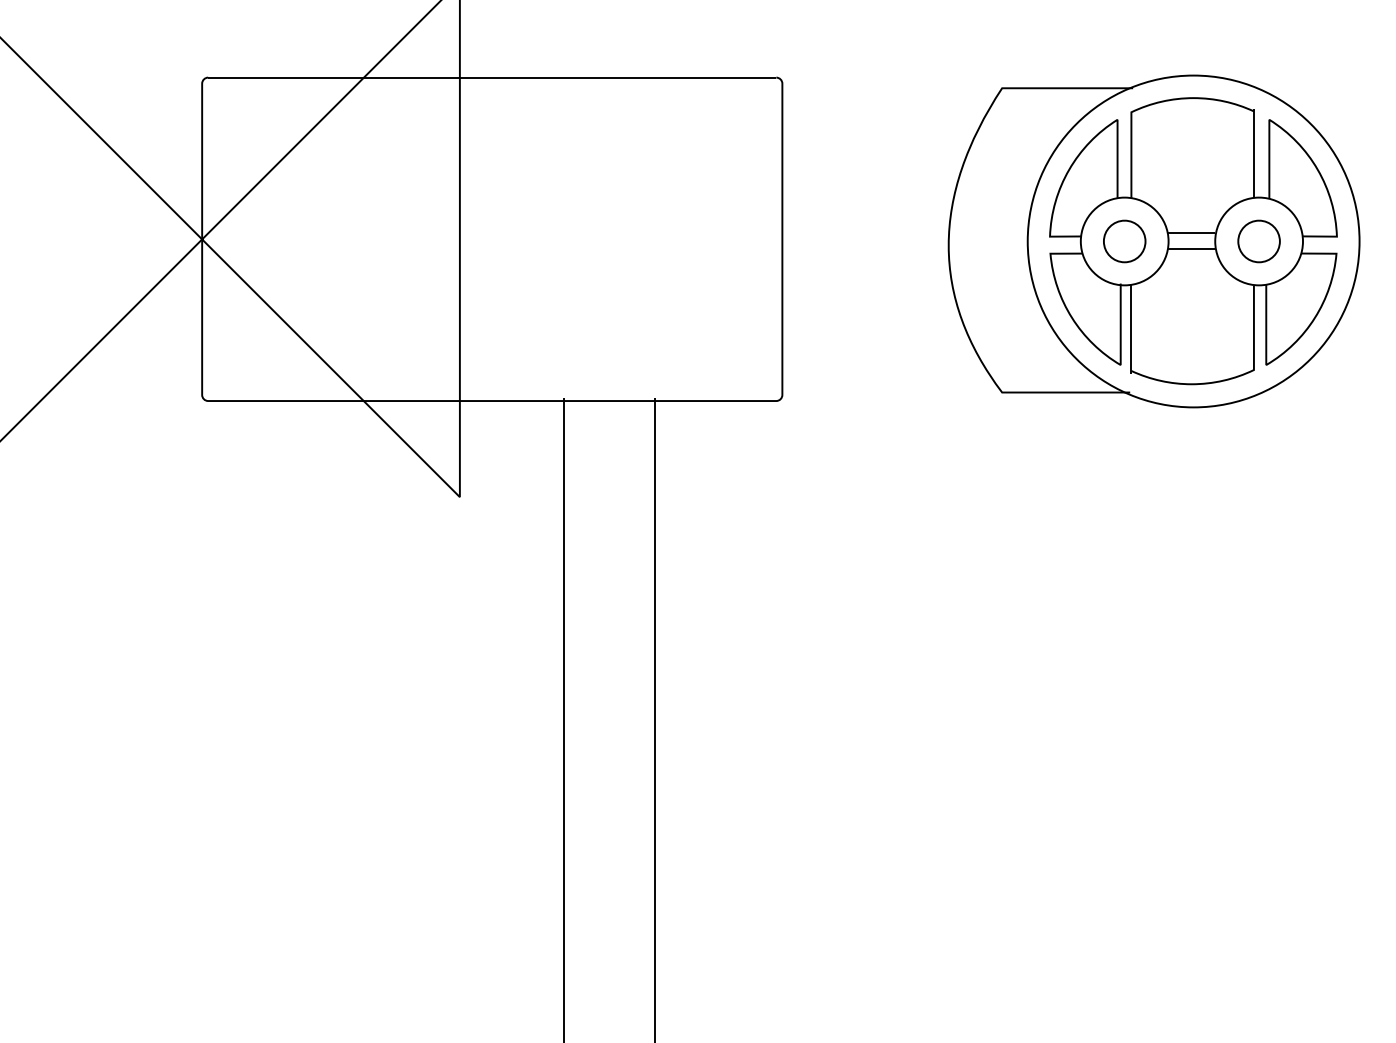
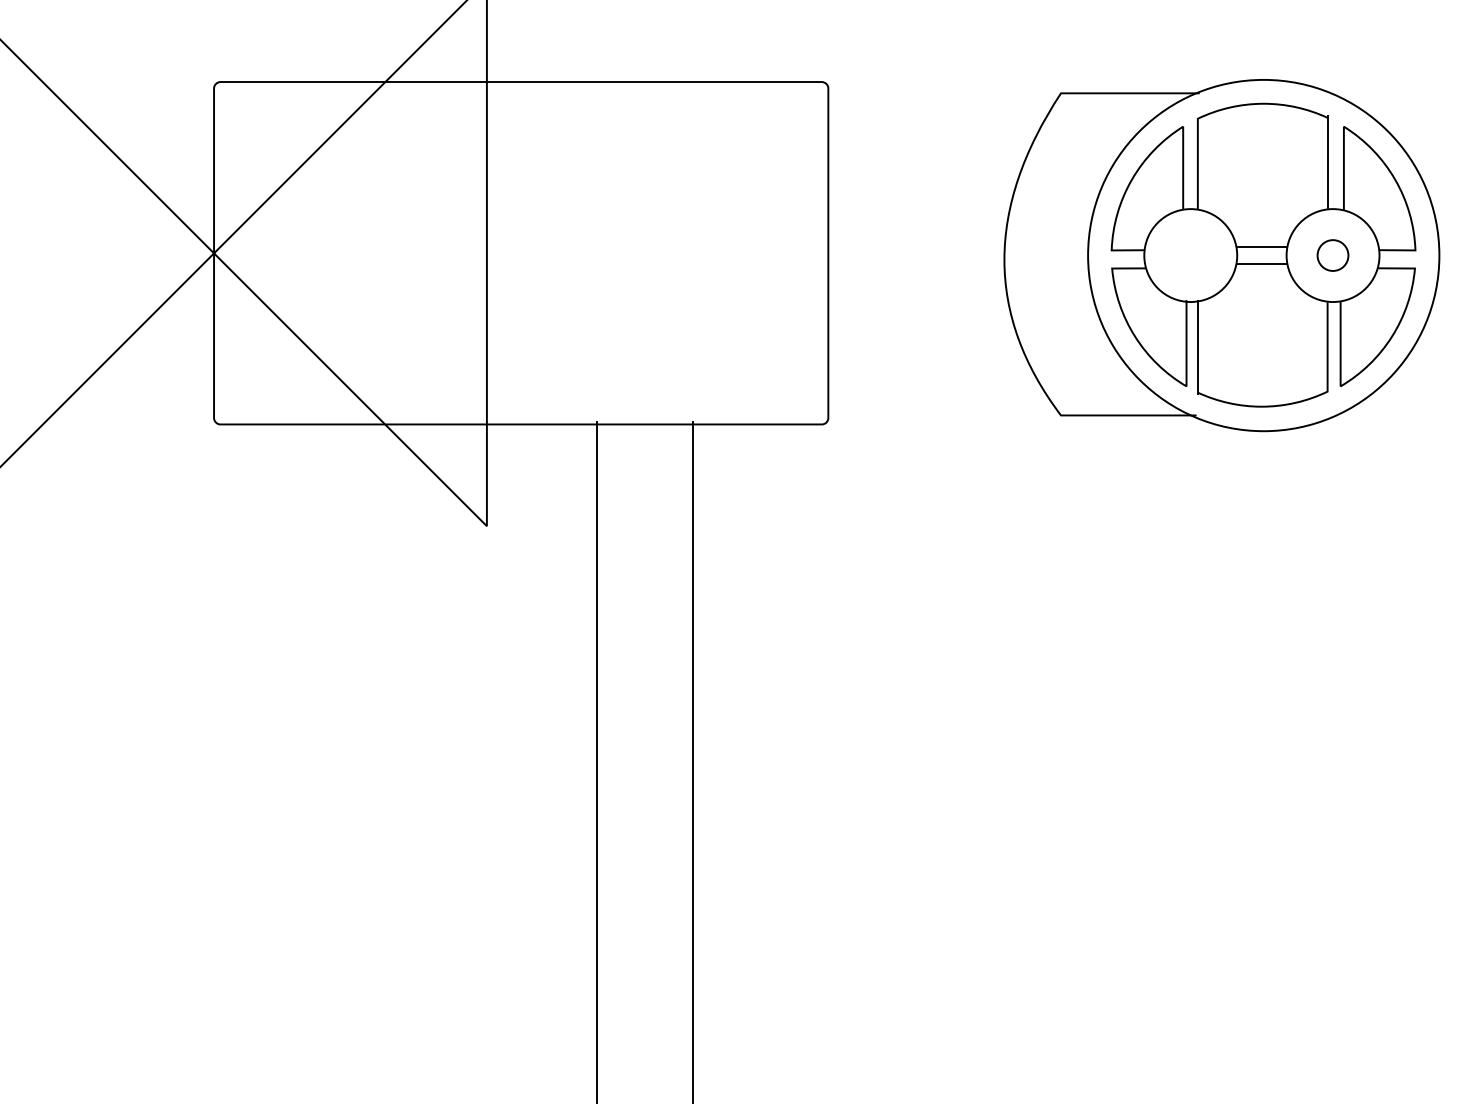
part: (1124, 241) -> (1190, 255), removed
part: (1258, 241) -> (1332, 255), size x0.7

